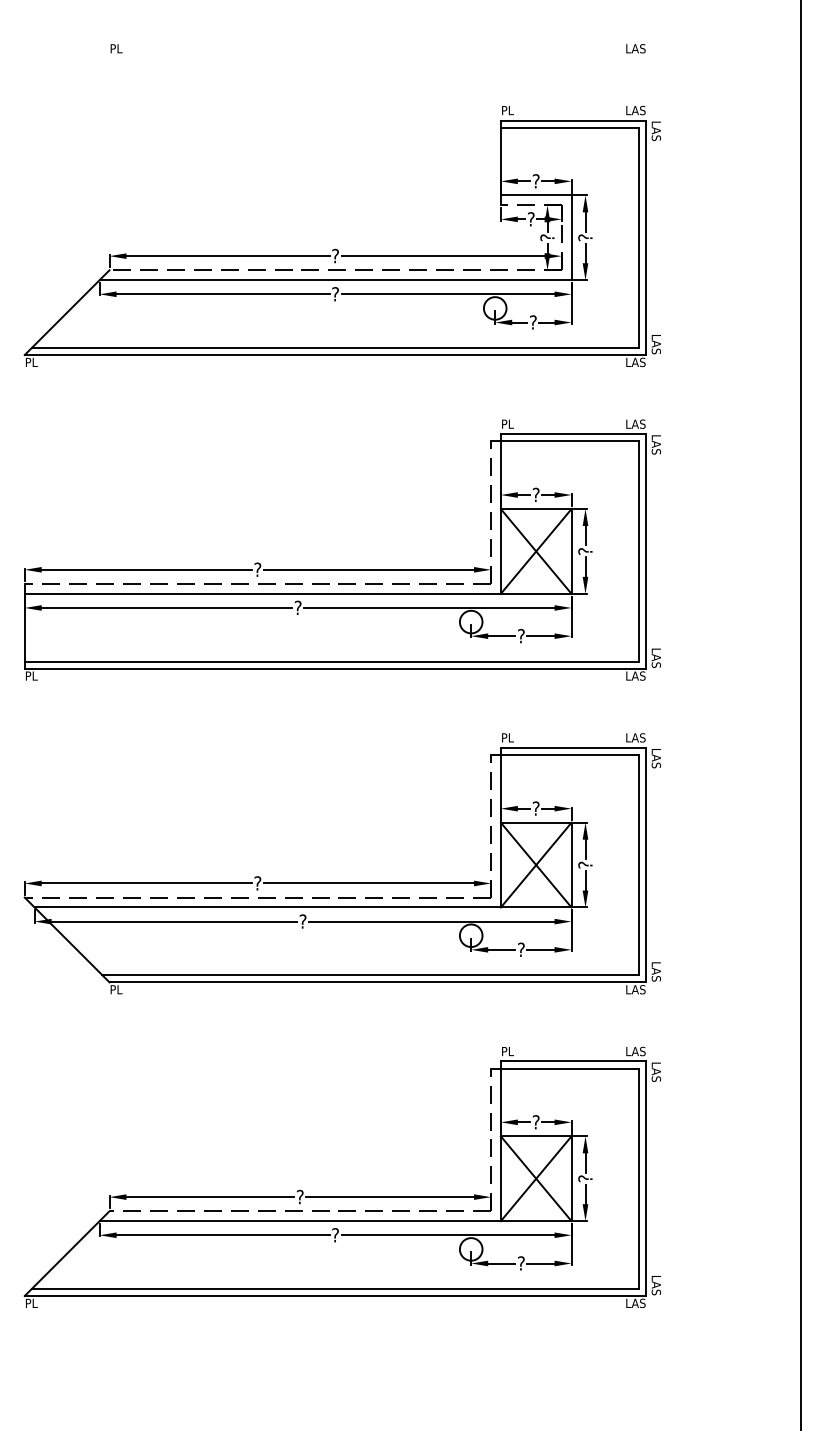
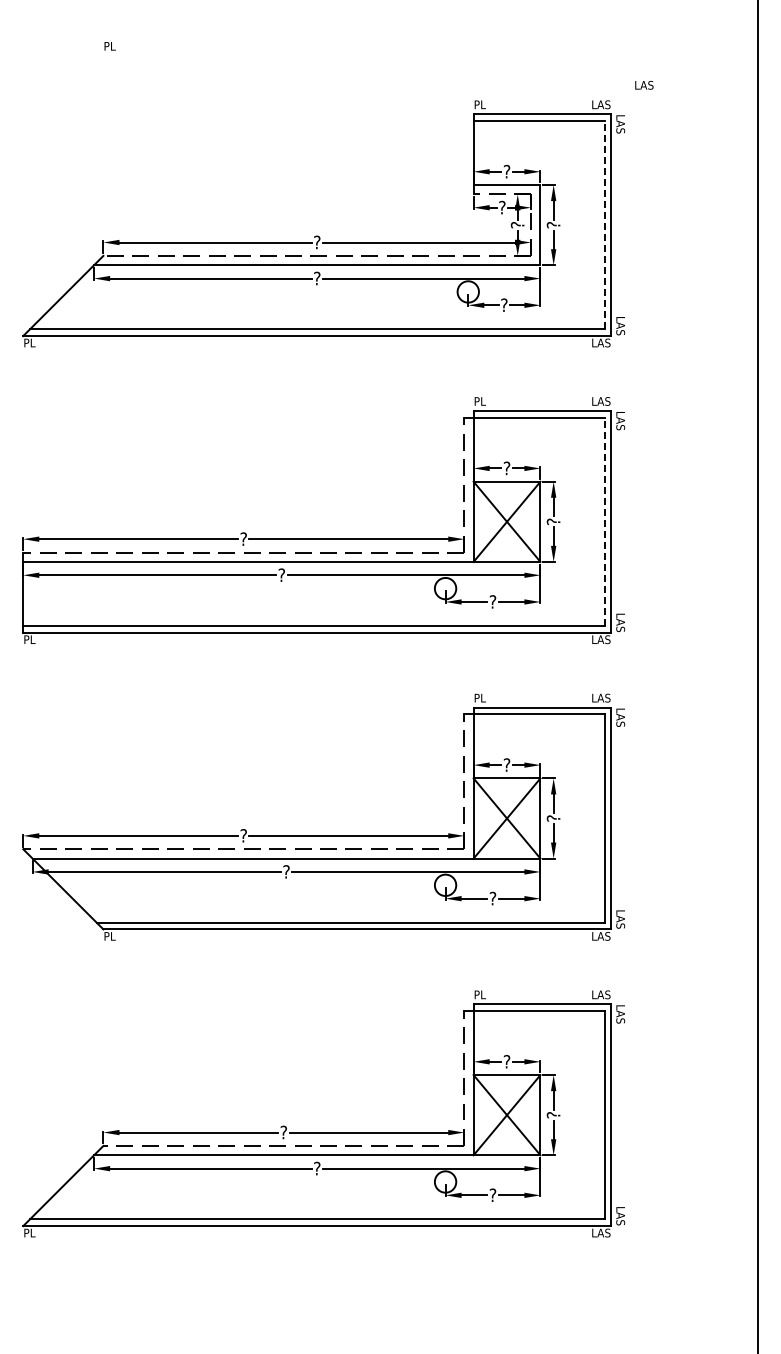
text: (636, 48) -> (644, 85), moved
line: (639, 237) -> (604, 224), solid -> dashed
line: (639, 551) -> (604, 521), solid -> dashed

